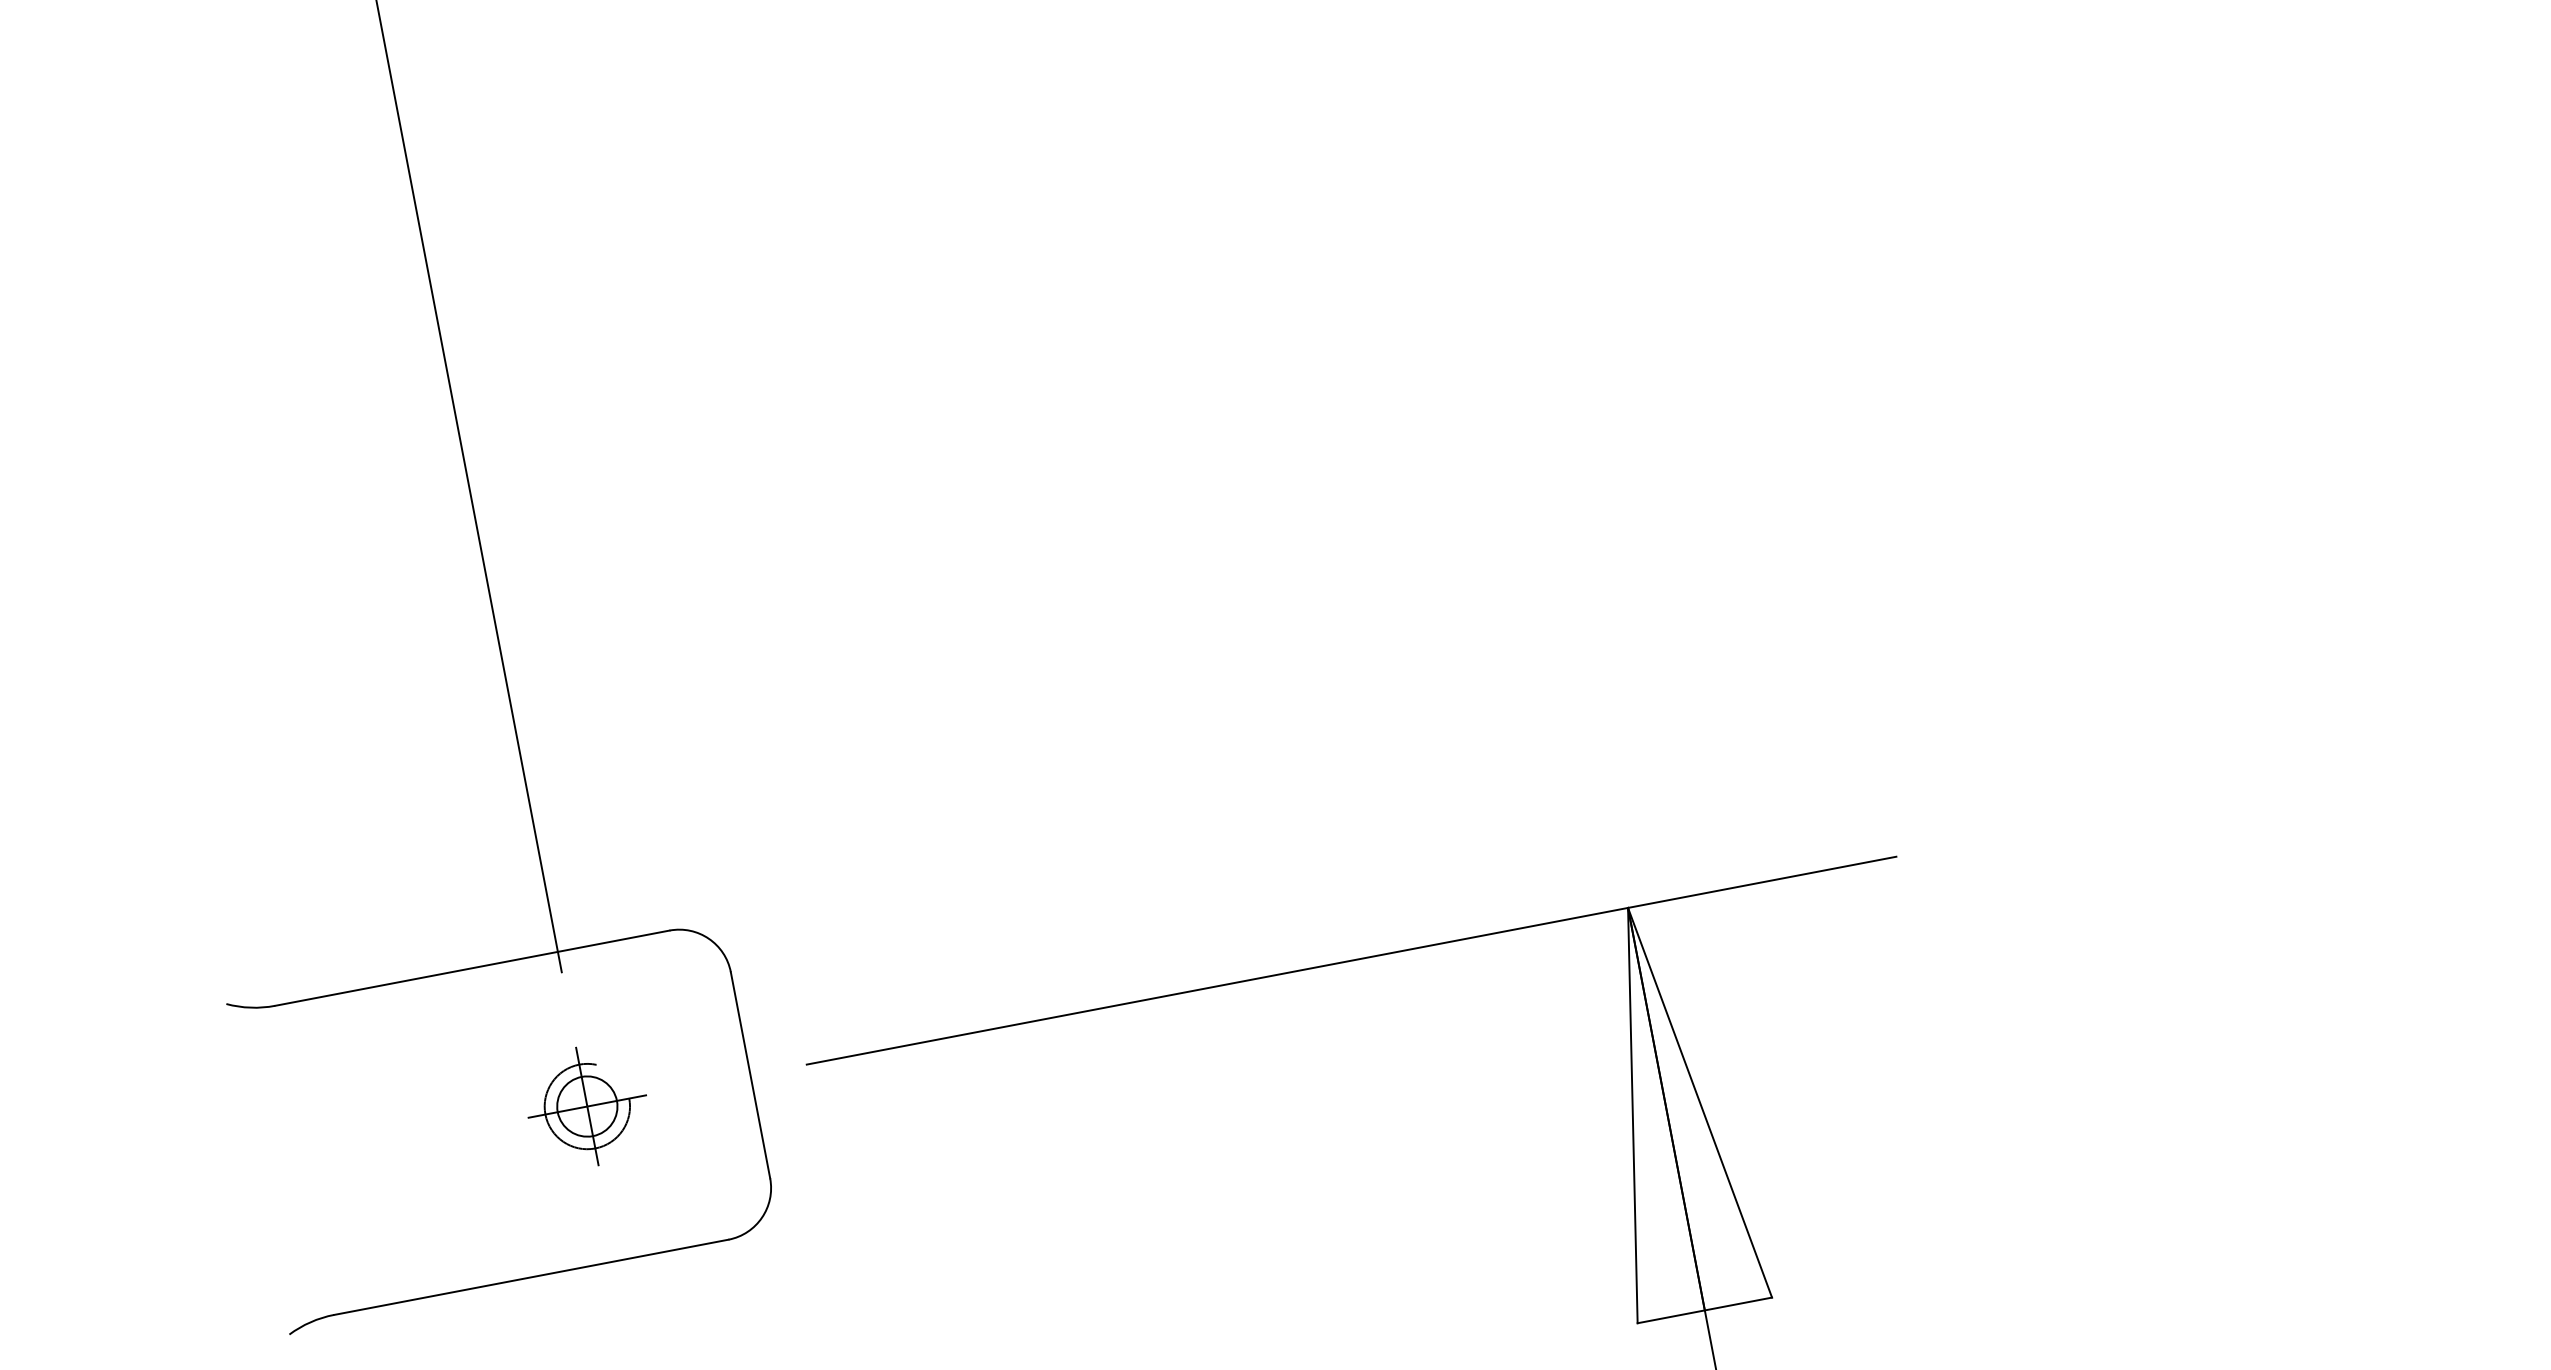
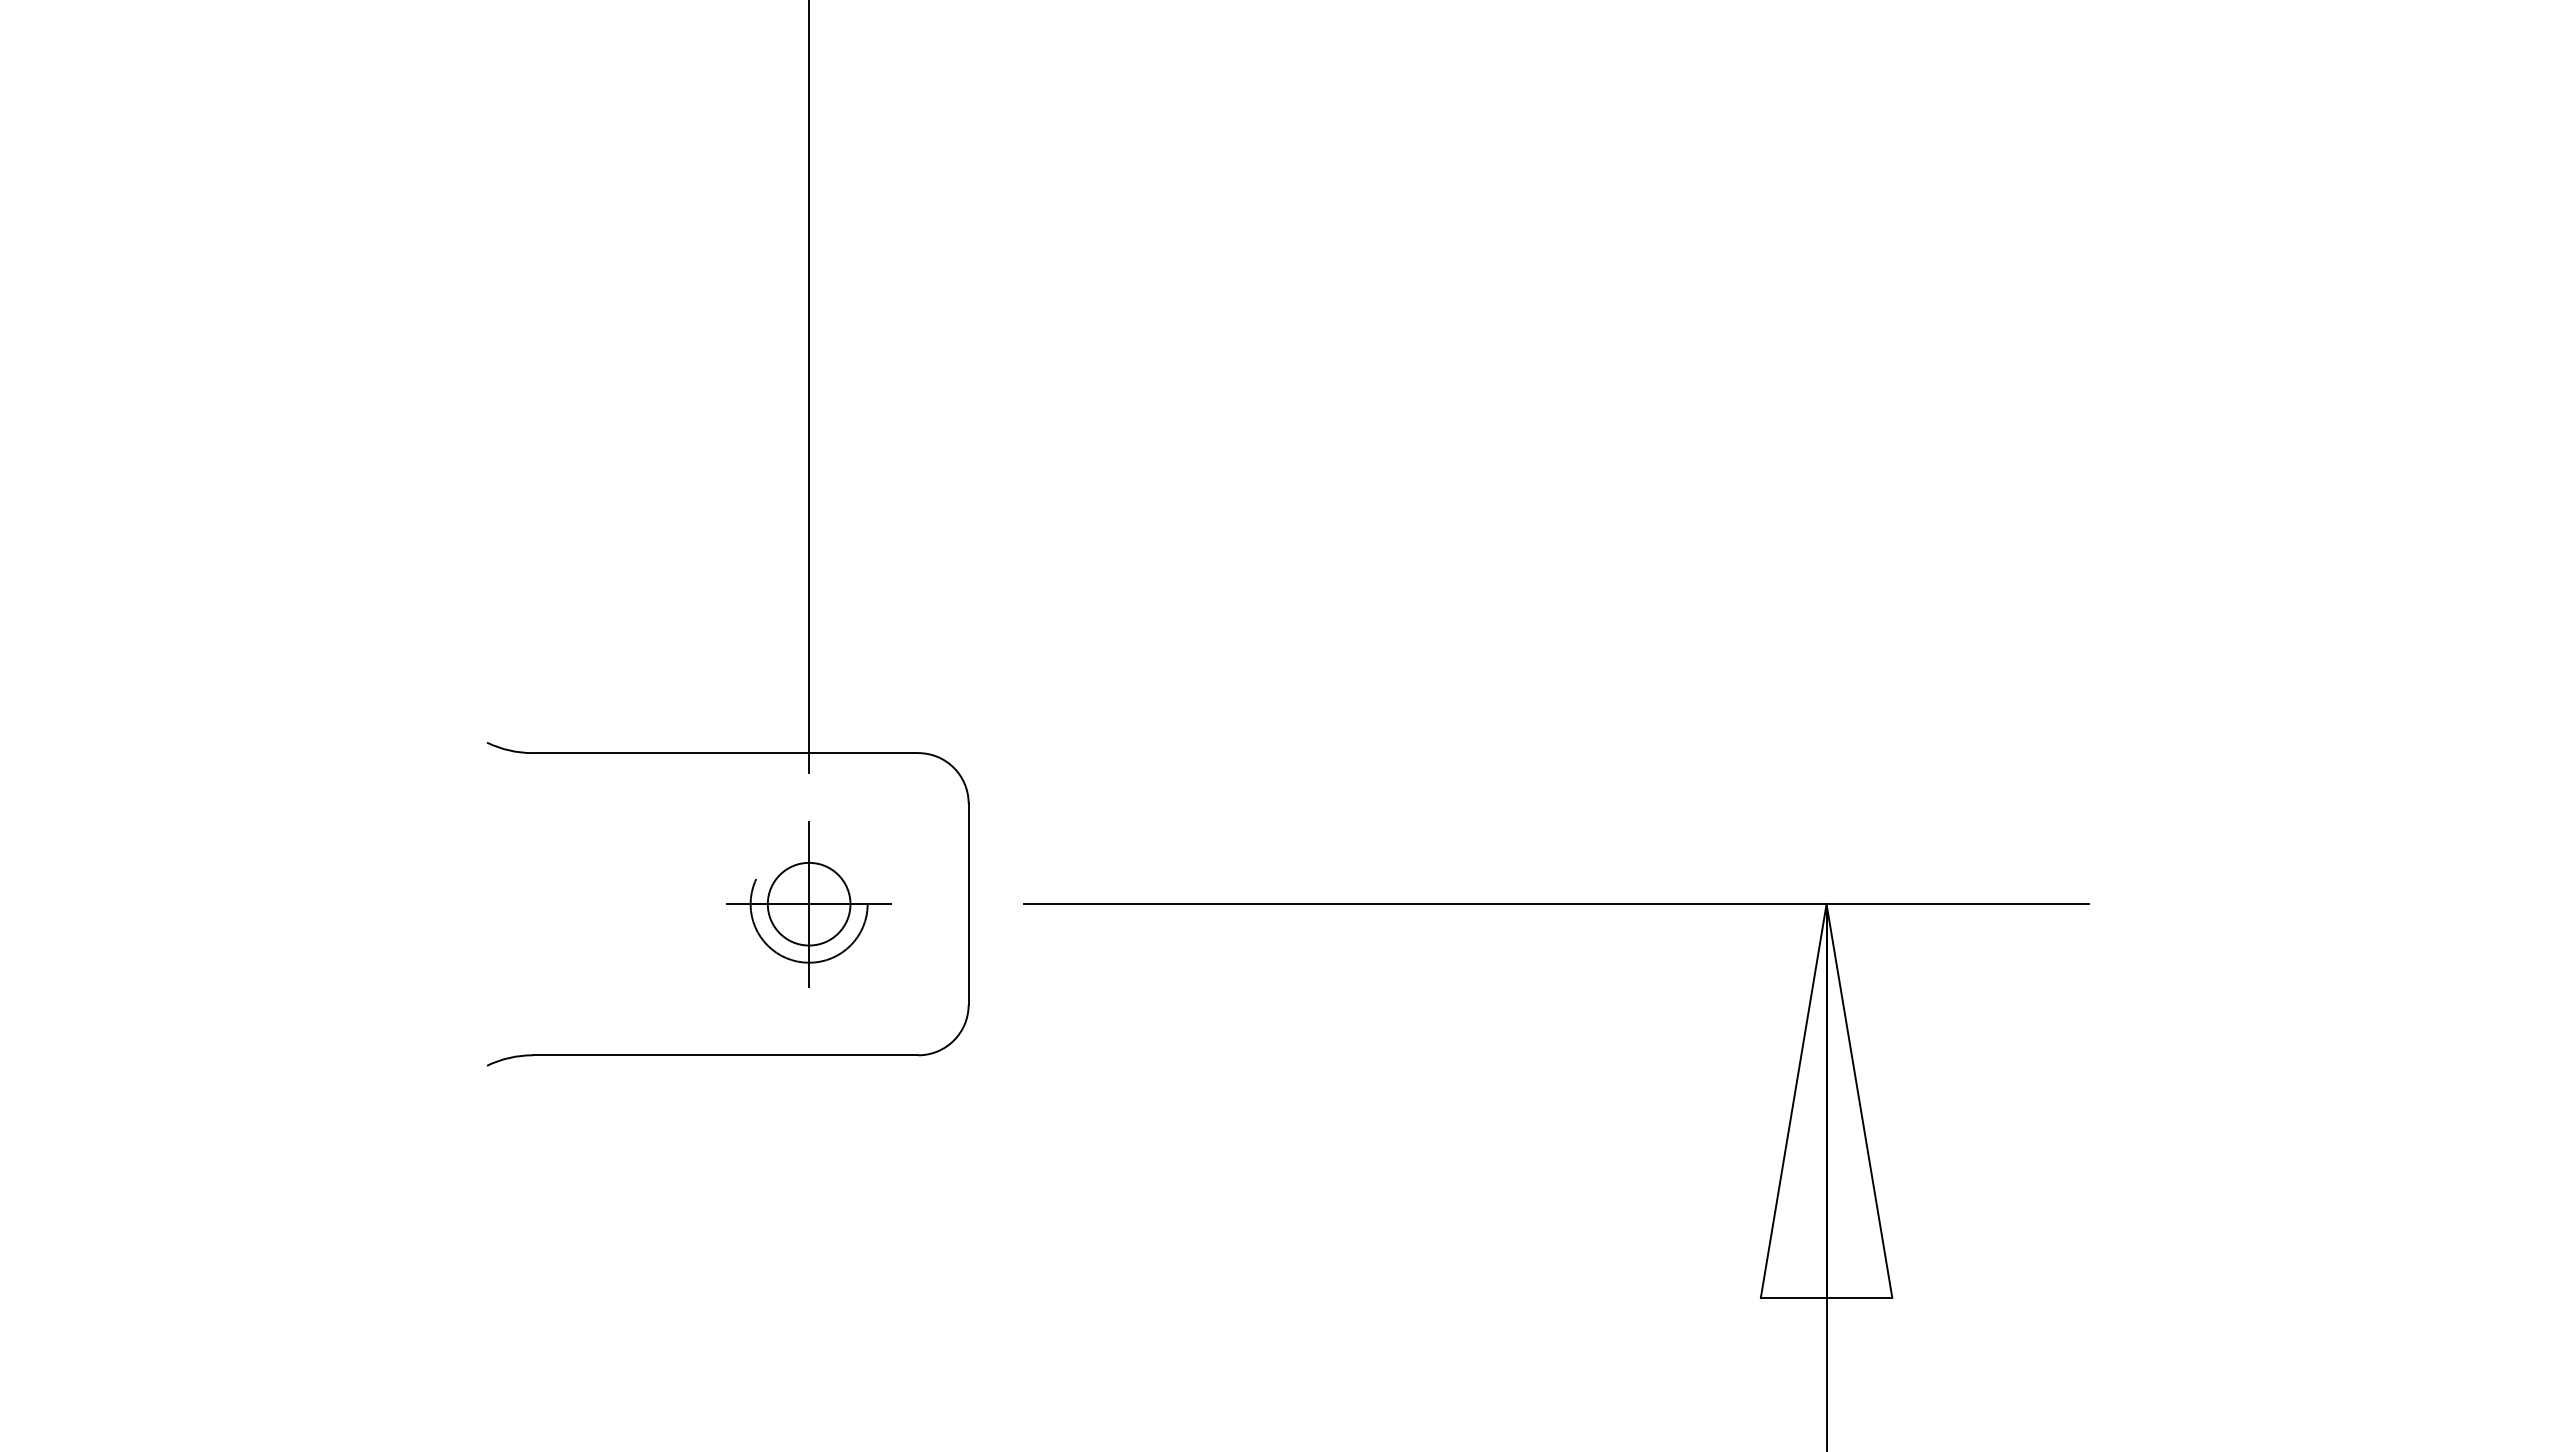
part: (586, 1106) -> (808, 904), size x1.43

